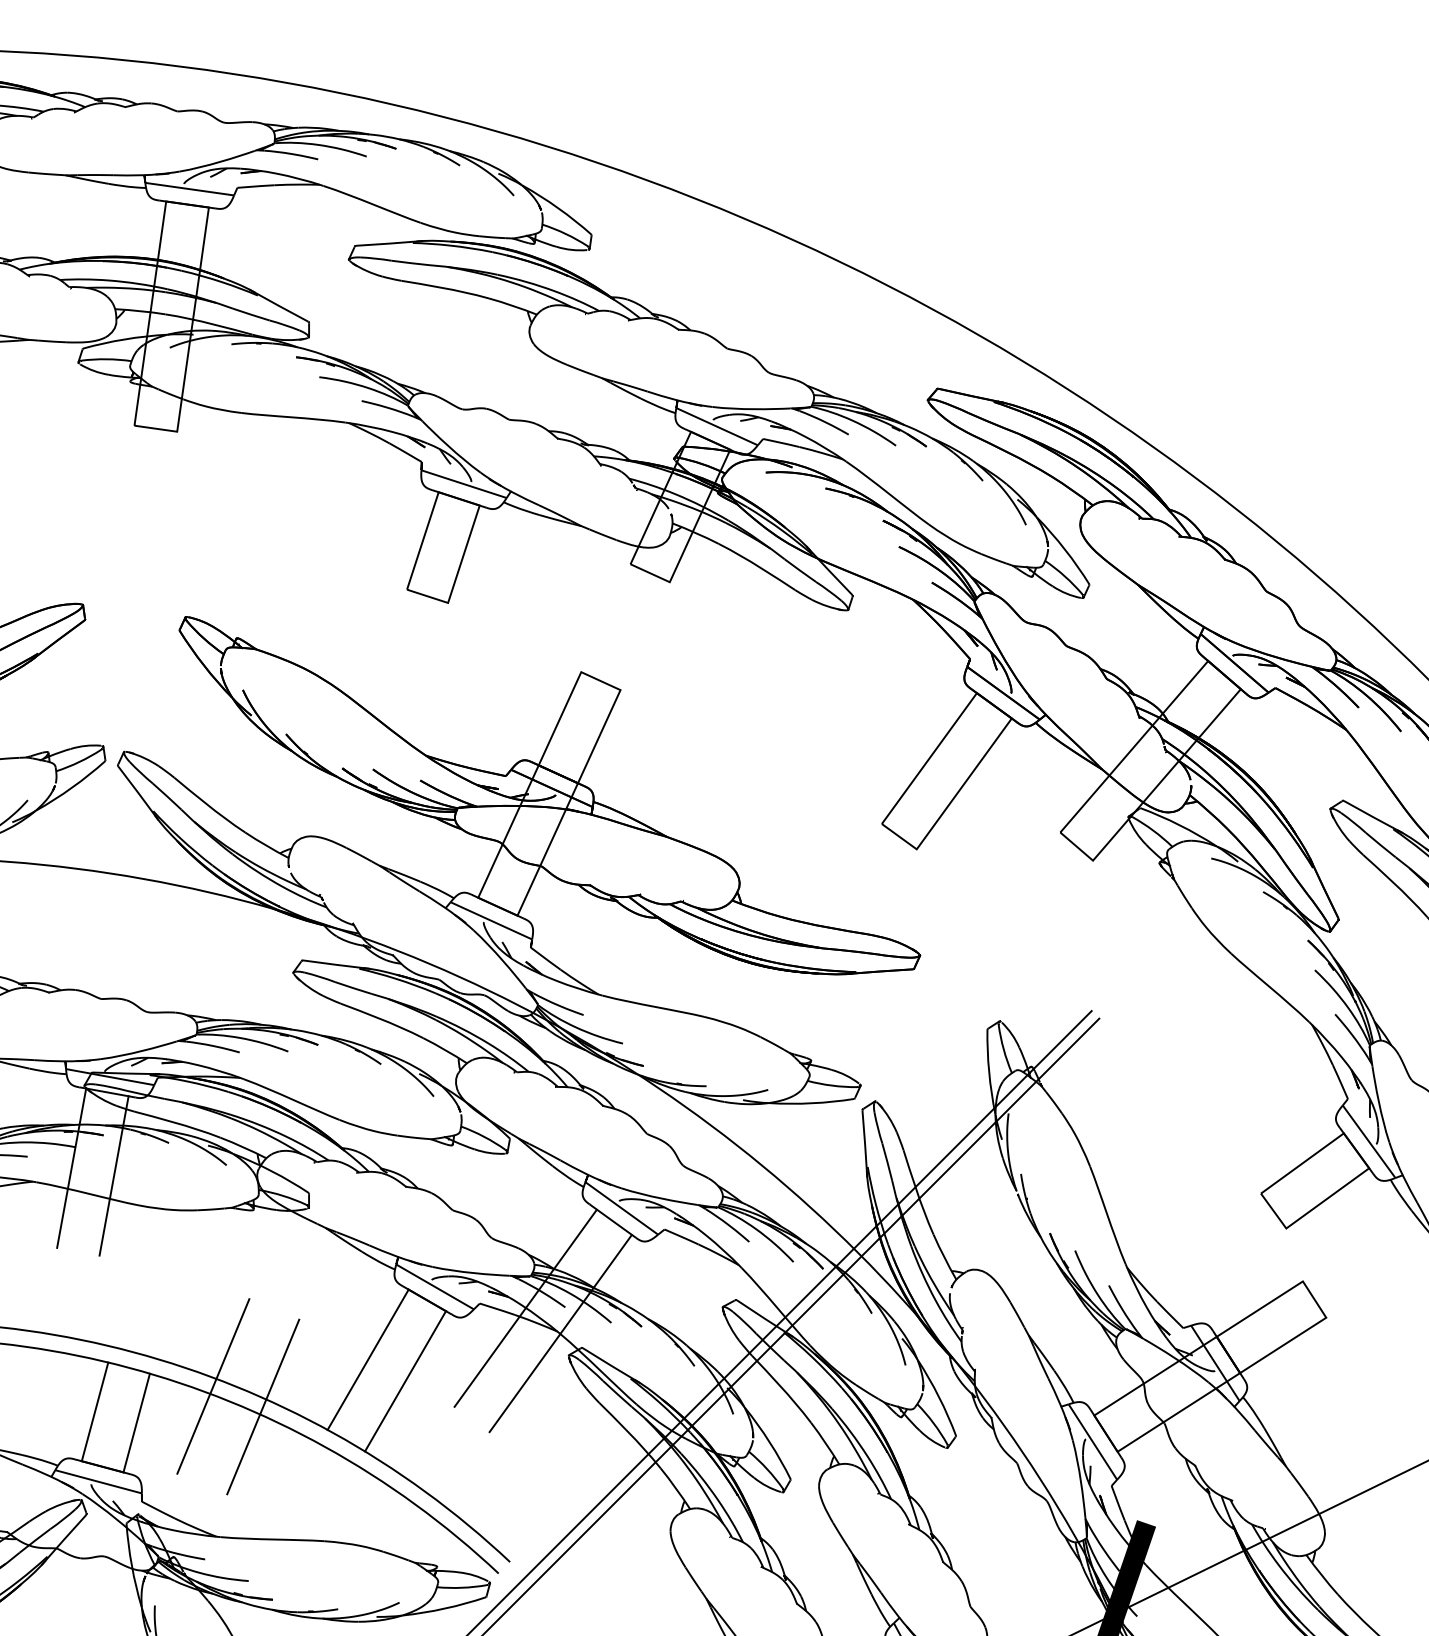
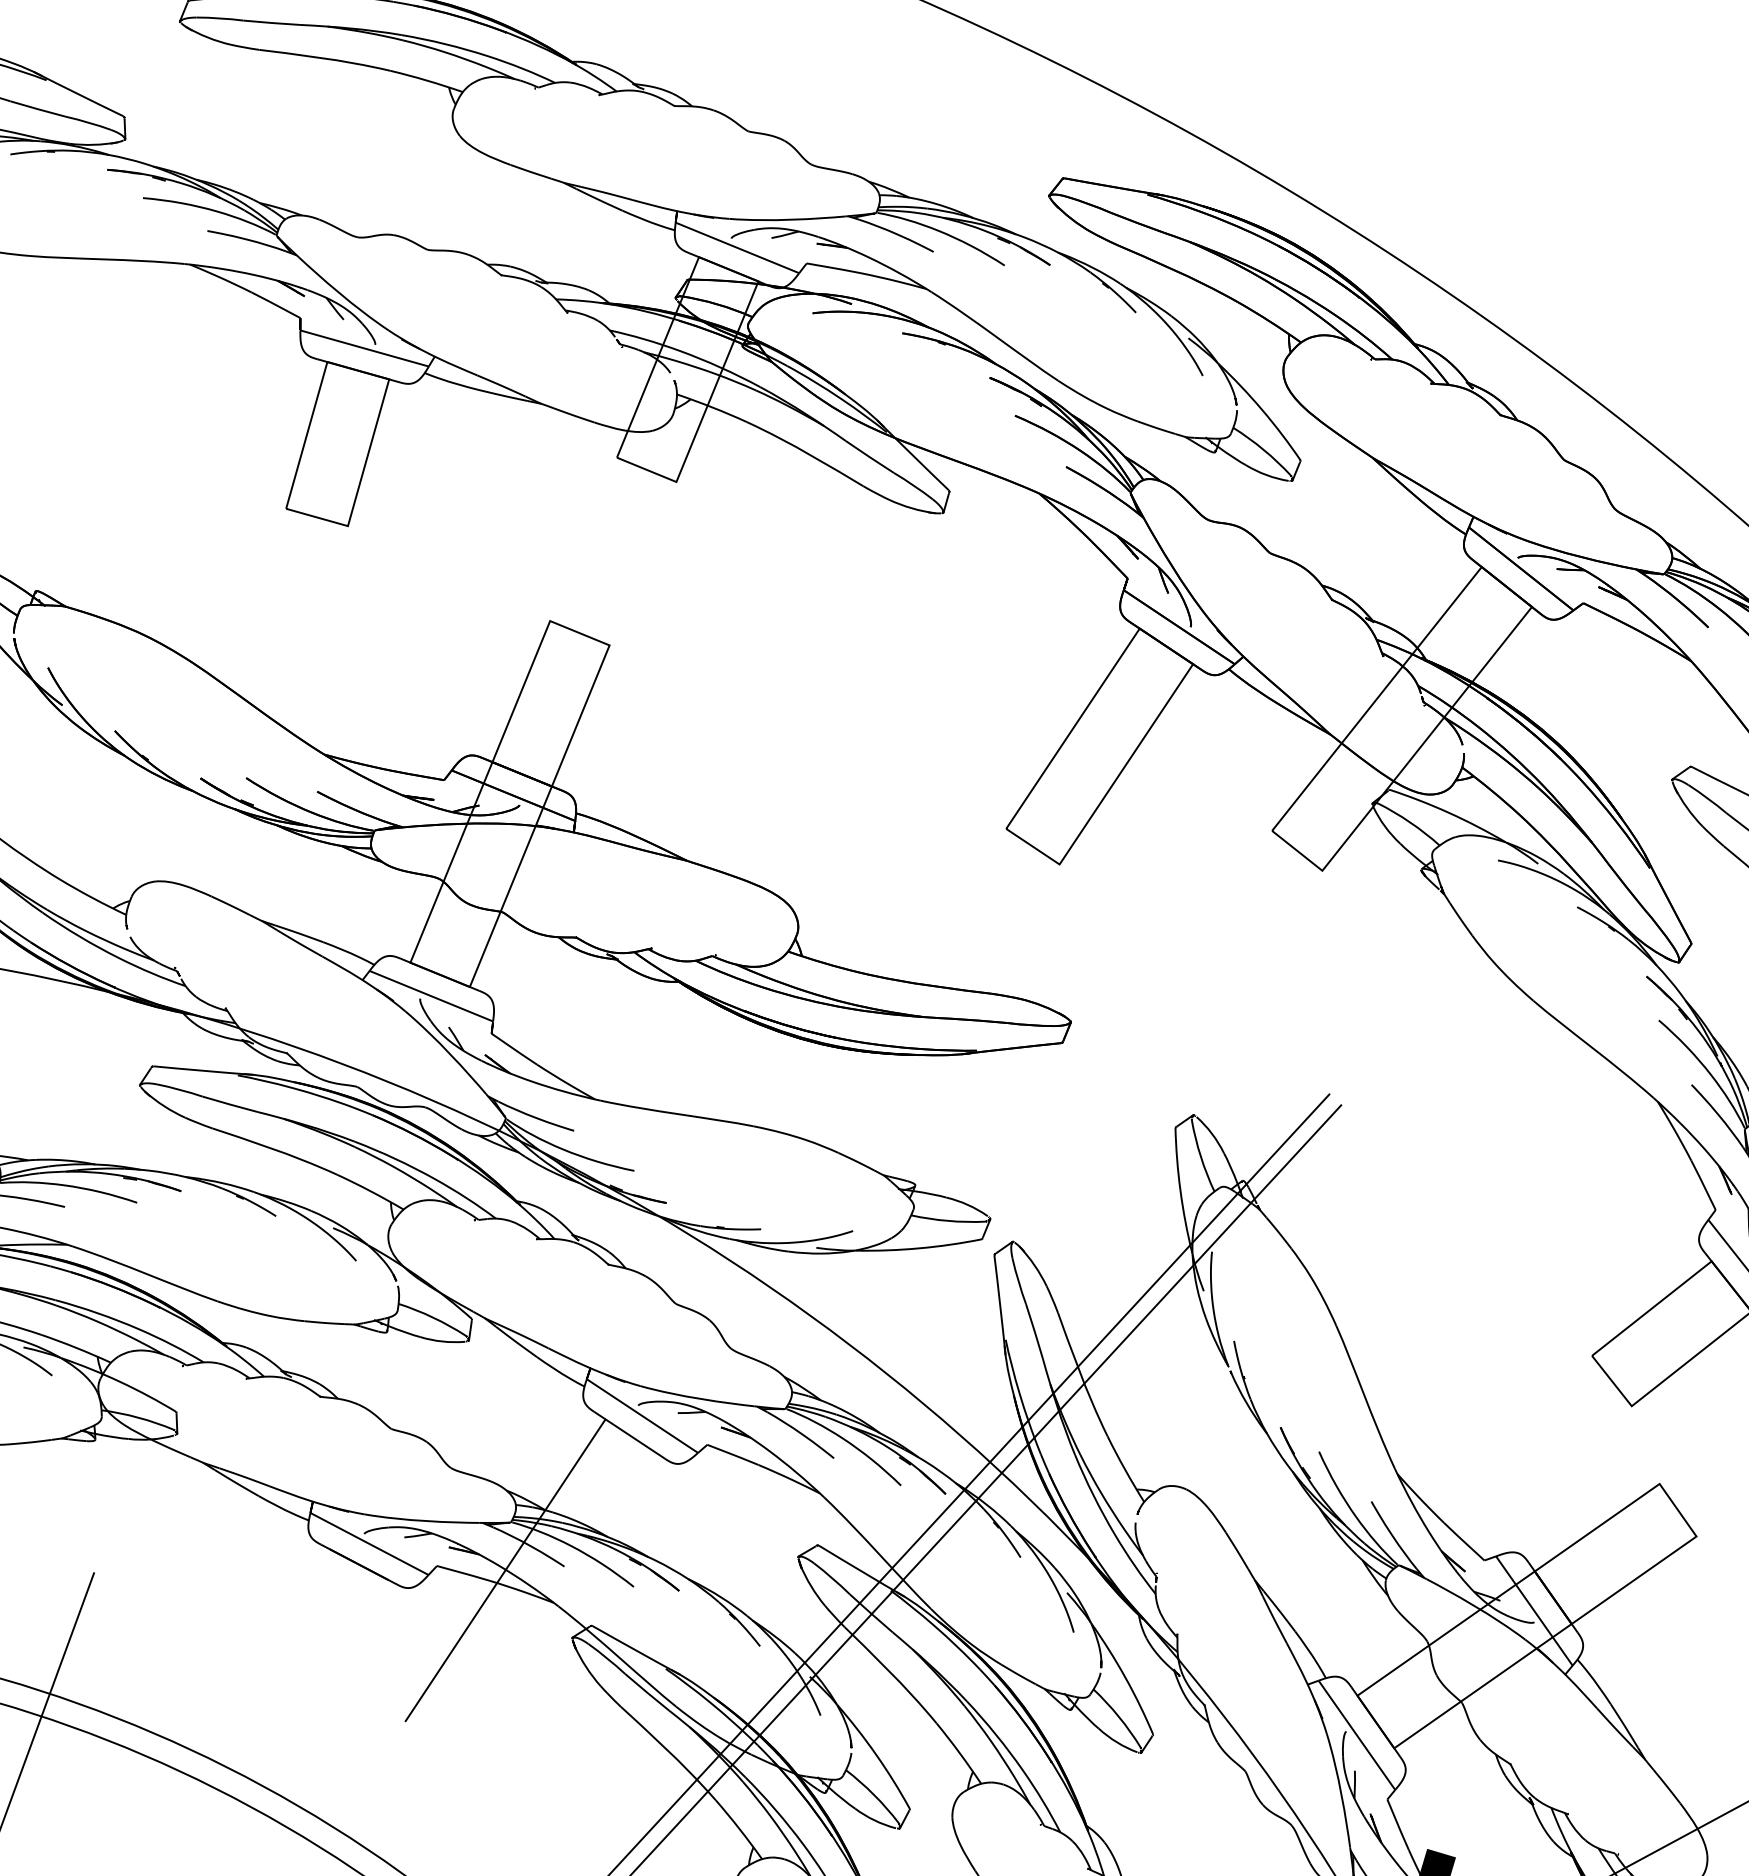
line: (560, 1333) -> (558, 1605), removed
line: (367, 1359) -> (273, 1655), removed
line: (405, 1381) -> (331, 1686), removed
line: (263, 1406) -> (121, 1731), removed

